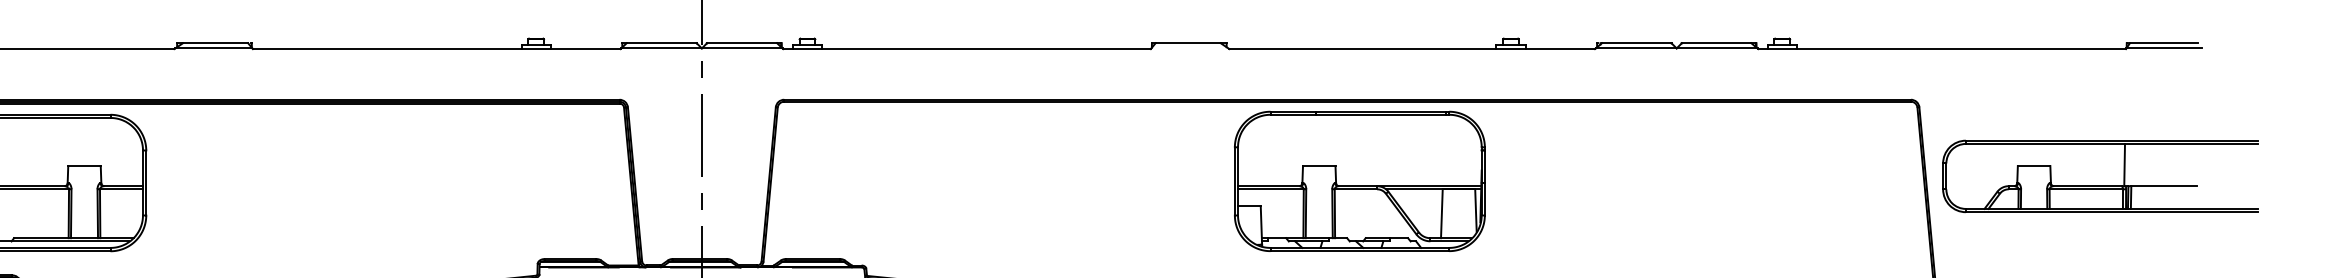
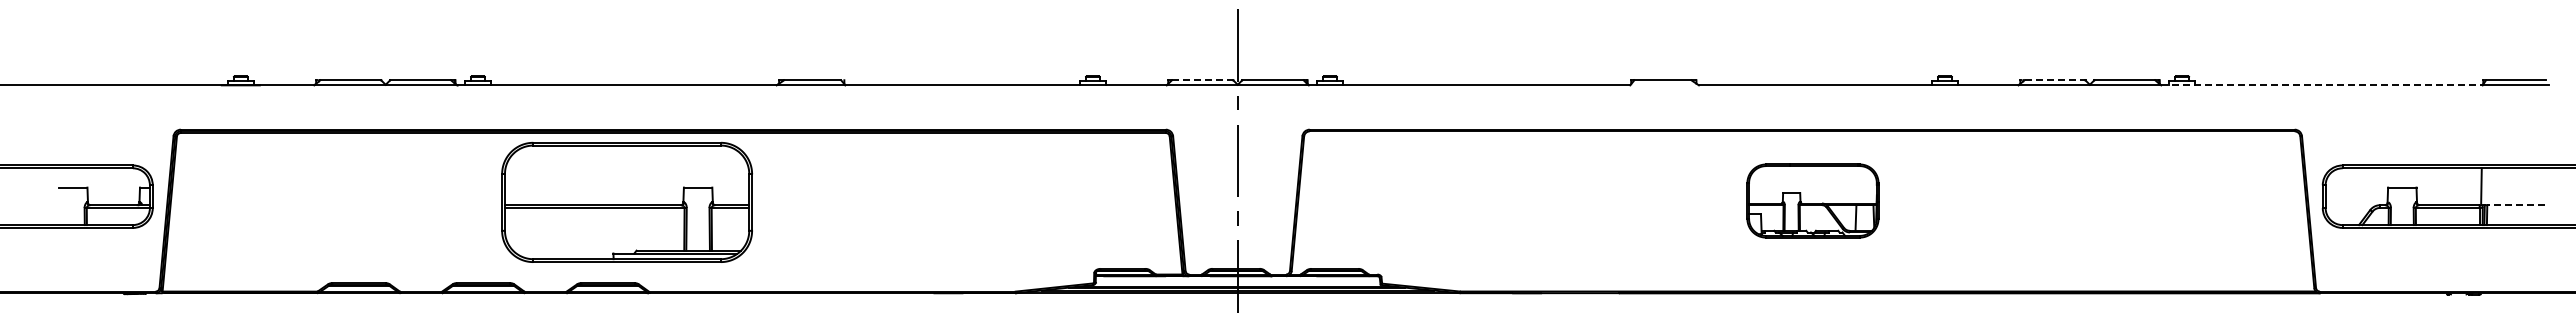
line: (661, 43) -> (1202, 80), solid -> dashed
line: (1637, 43) -> (2055, 80), solid -> dashed
line: (1941, 49) -> (2321, 85), solid -> dashed
part: (1359, 180) -> (1812, 200), size x0.6
line: (2163, 186) -> (2515, 205), solid -> dashed

